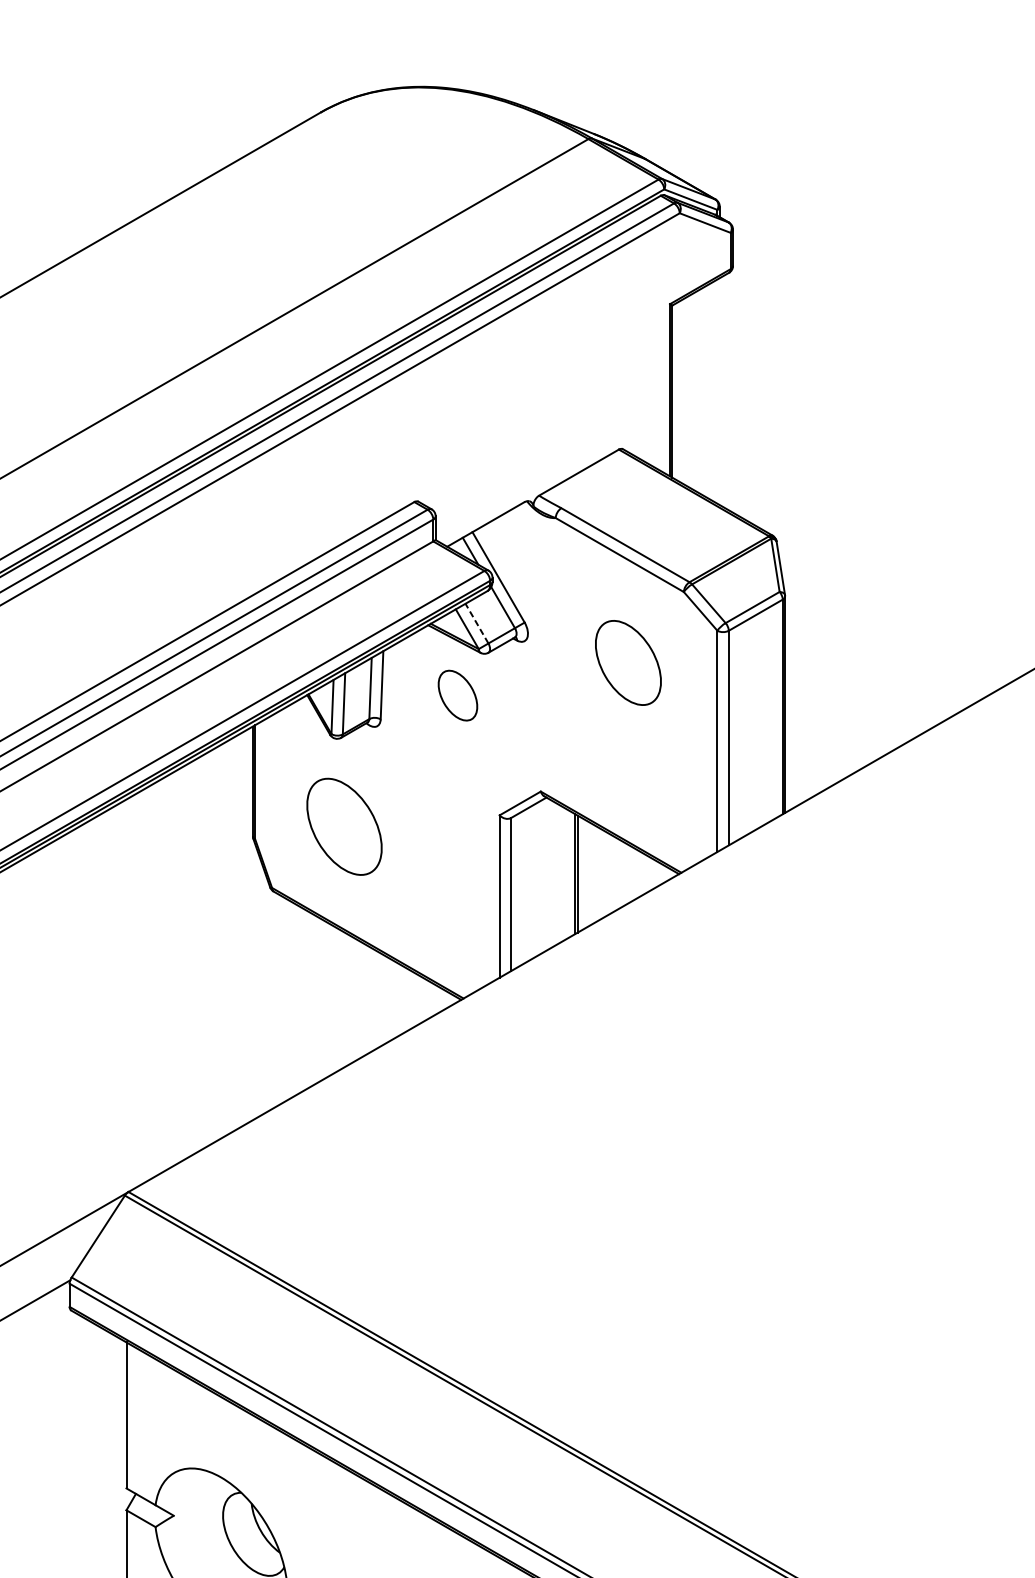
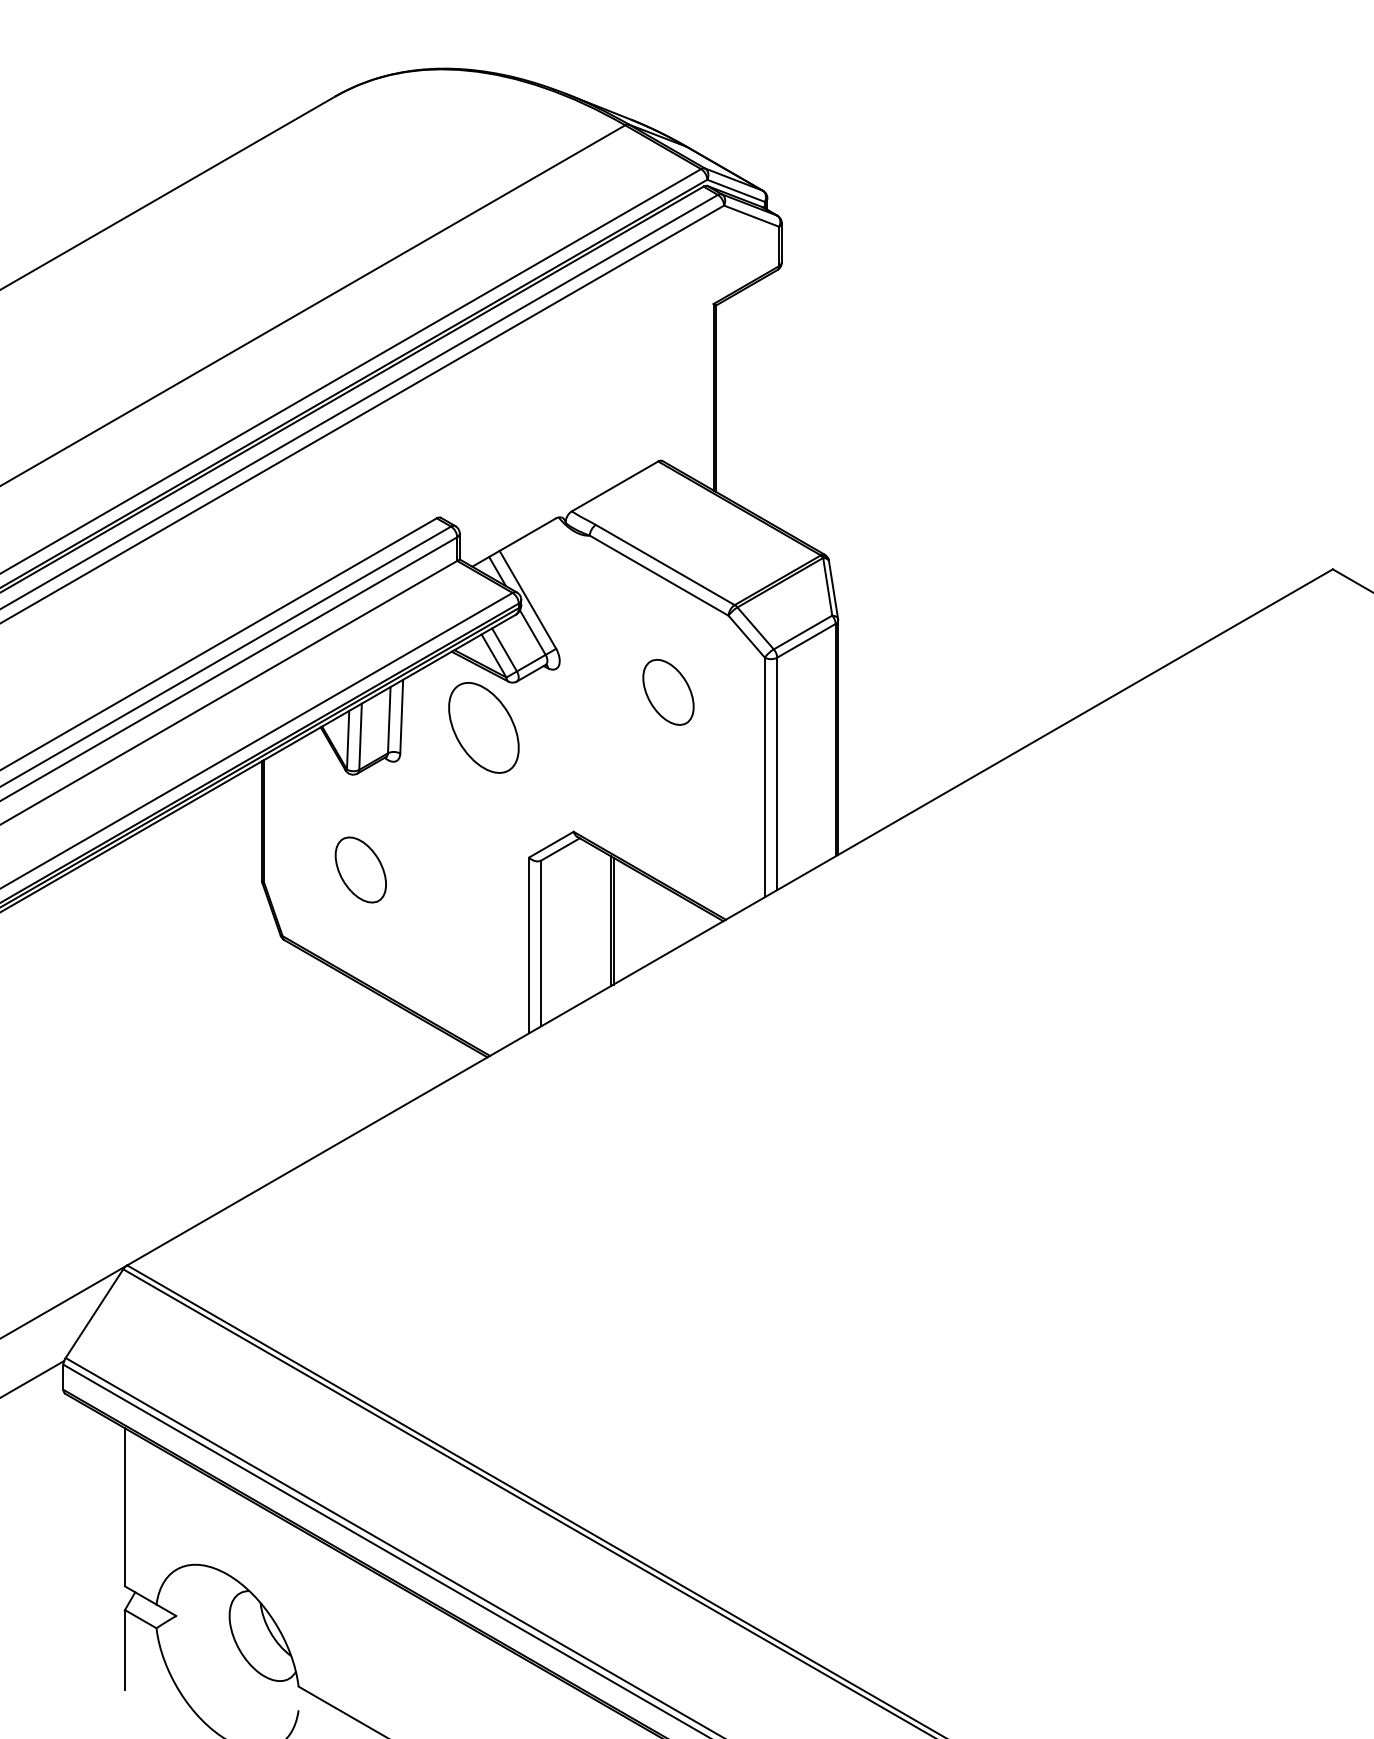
line: (476, 623) -> (504, 649), dashed -> solid
part: (628, 662) -> (668, 691), size x0.71
part: (457, 695) -> (483, 727), size x1.67
part: (343, 826) -> (360, 869), size x0.62

